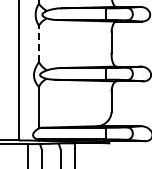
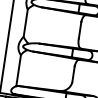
line: (38, 43) -> (25, 22), dashed -> solid

